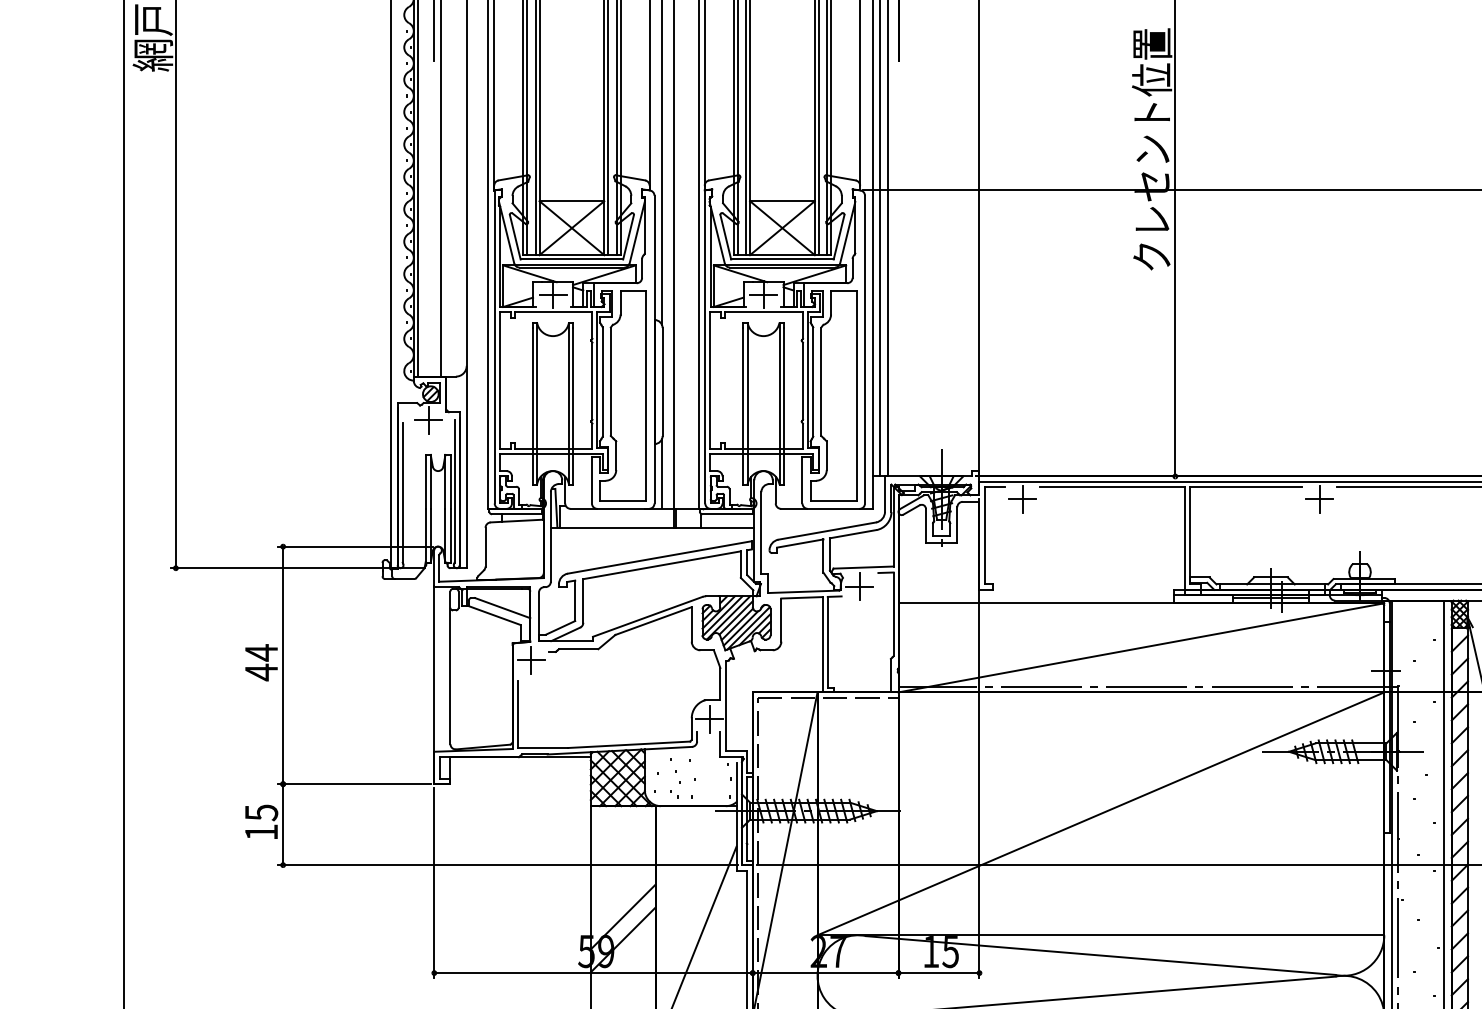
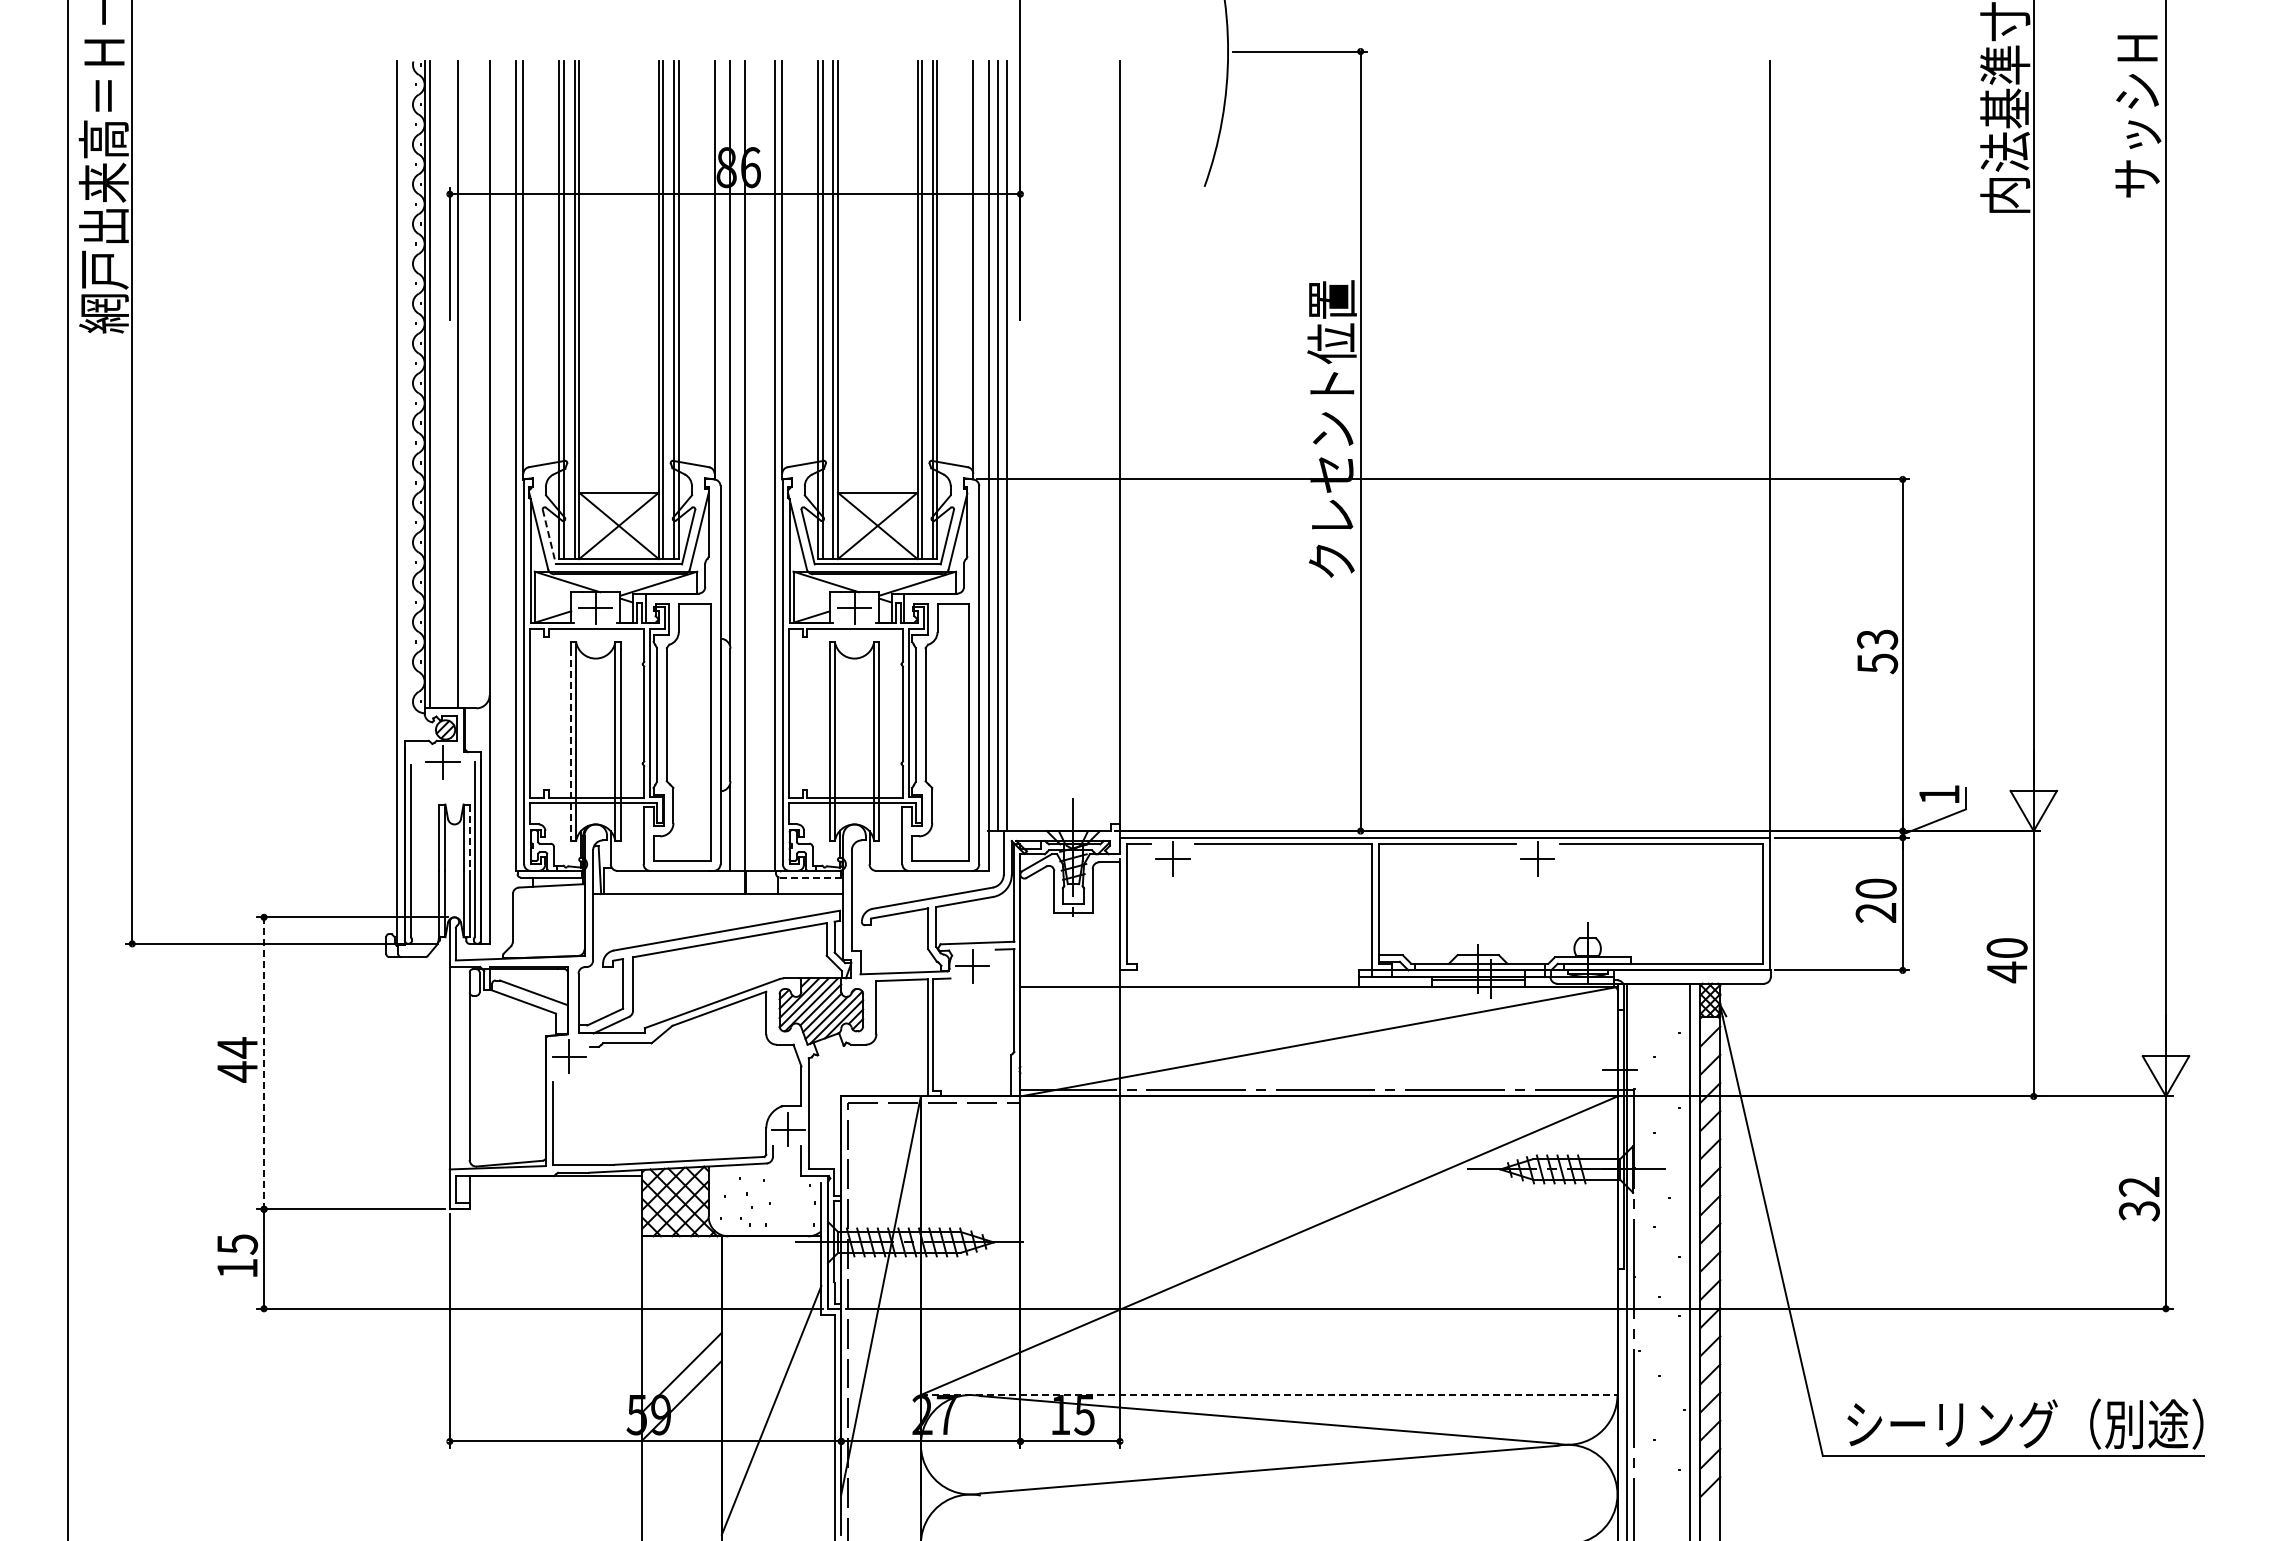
line: (515, 237) -> (549, 537), solid -> dashed
line: (532, 406) -> (570, 745), solid -> dashed
line: (450, 482) -> (469, 838), solid -> dashed
line: (727, 514) -> (810, 877), solid -> dashed
line: (283, 665) -> (264, 1063), solid -> dashed
line: (1101, 935) -> (1269, 1395), solid -> dashed

